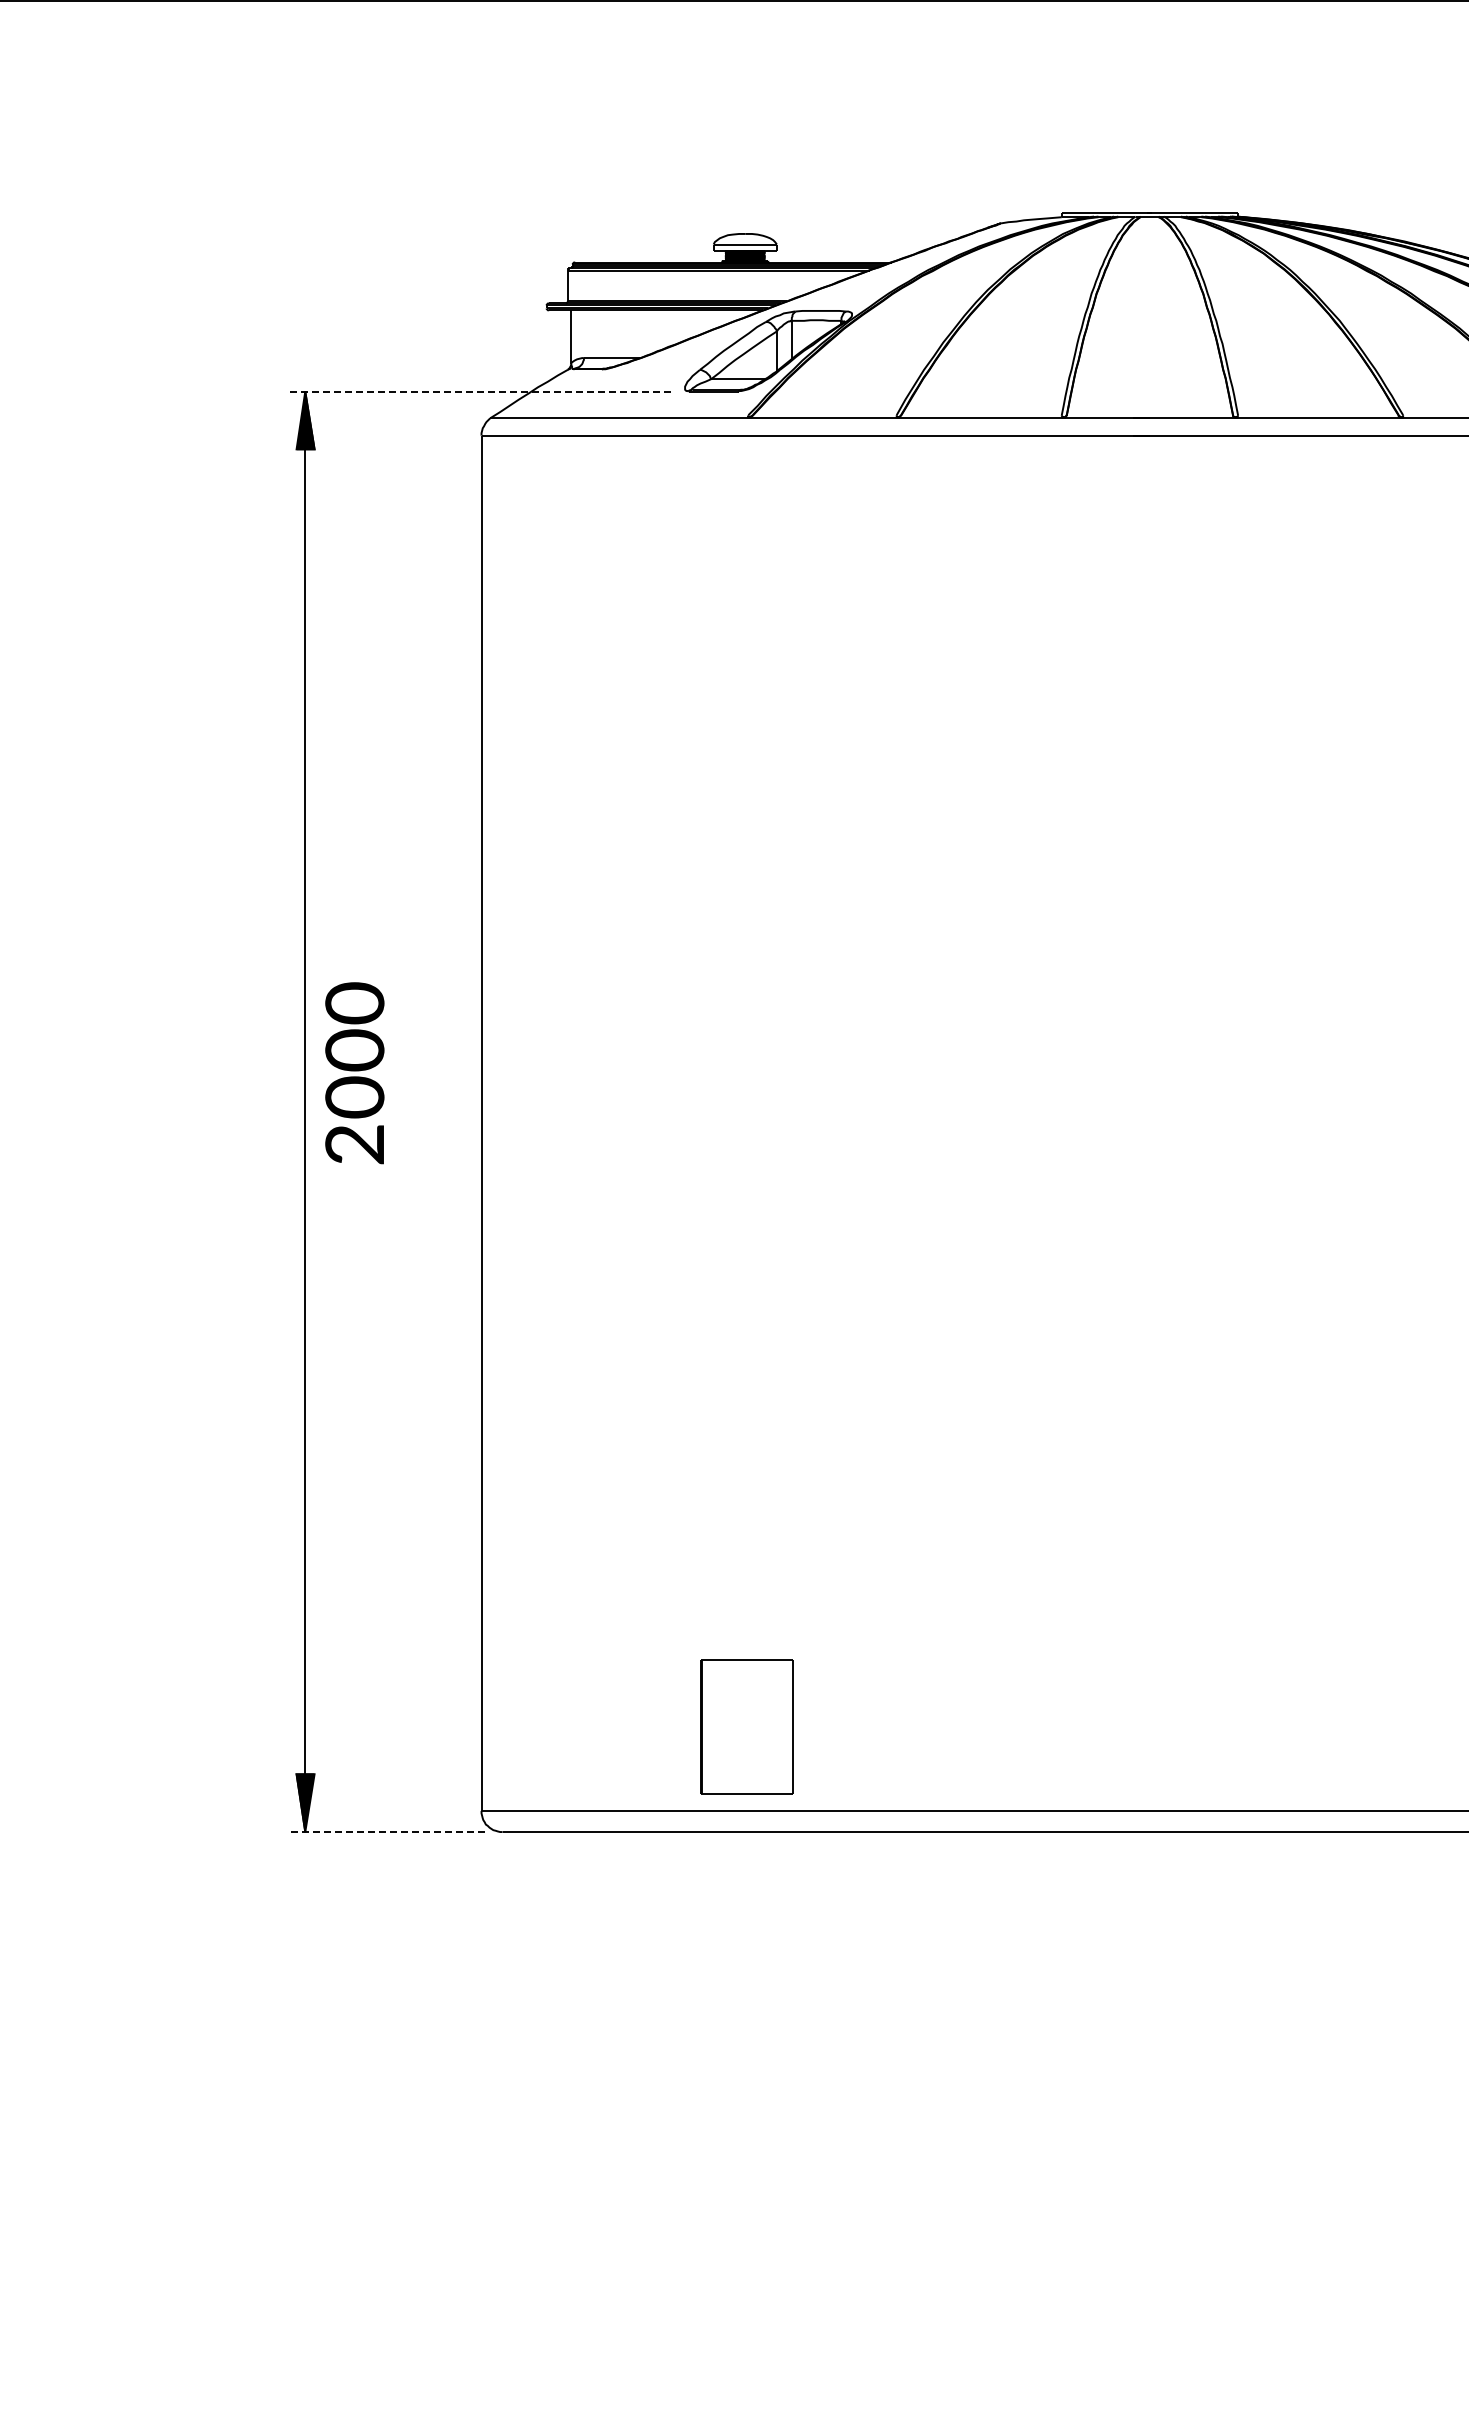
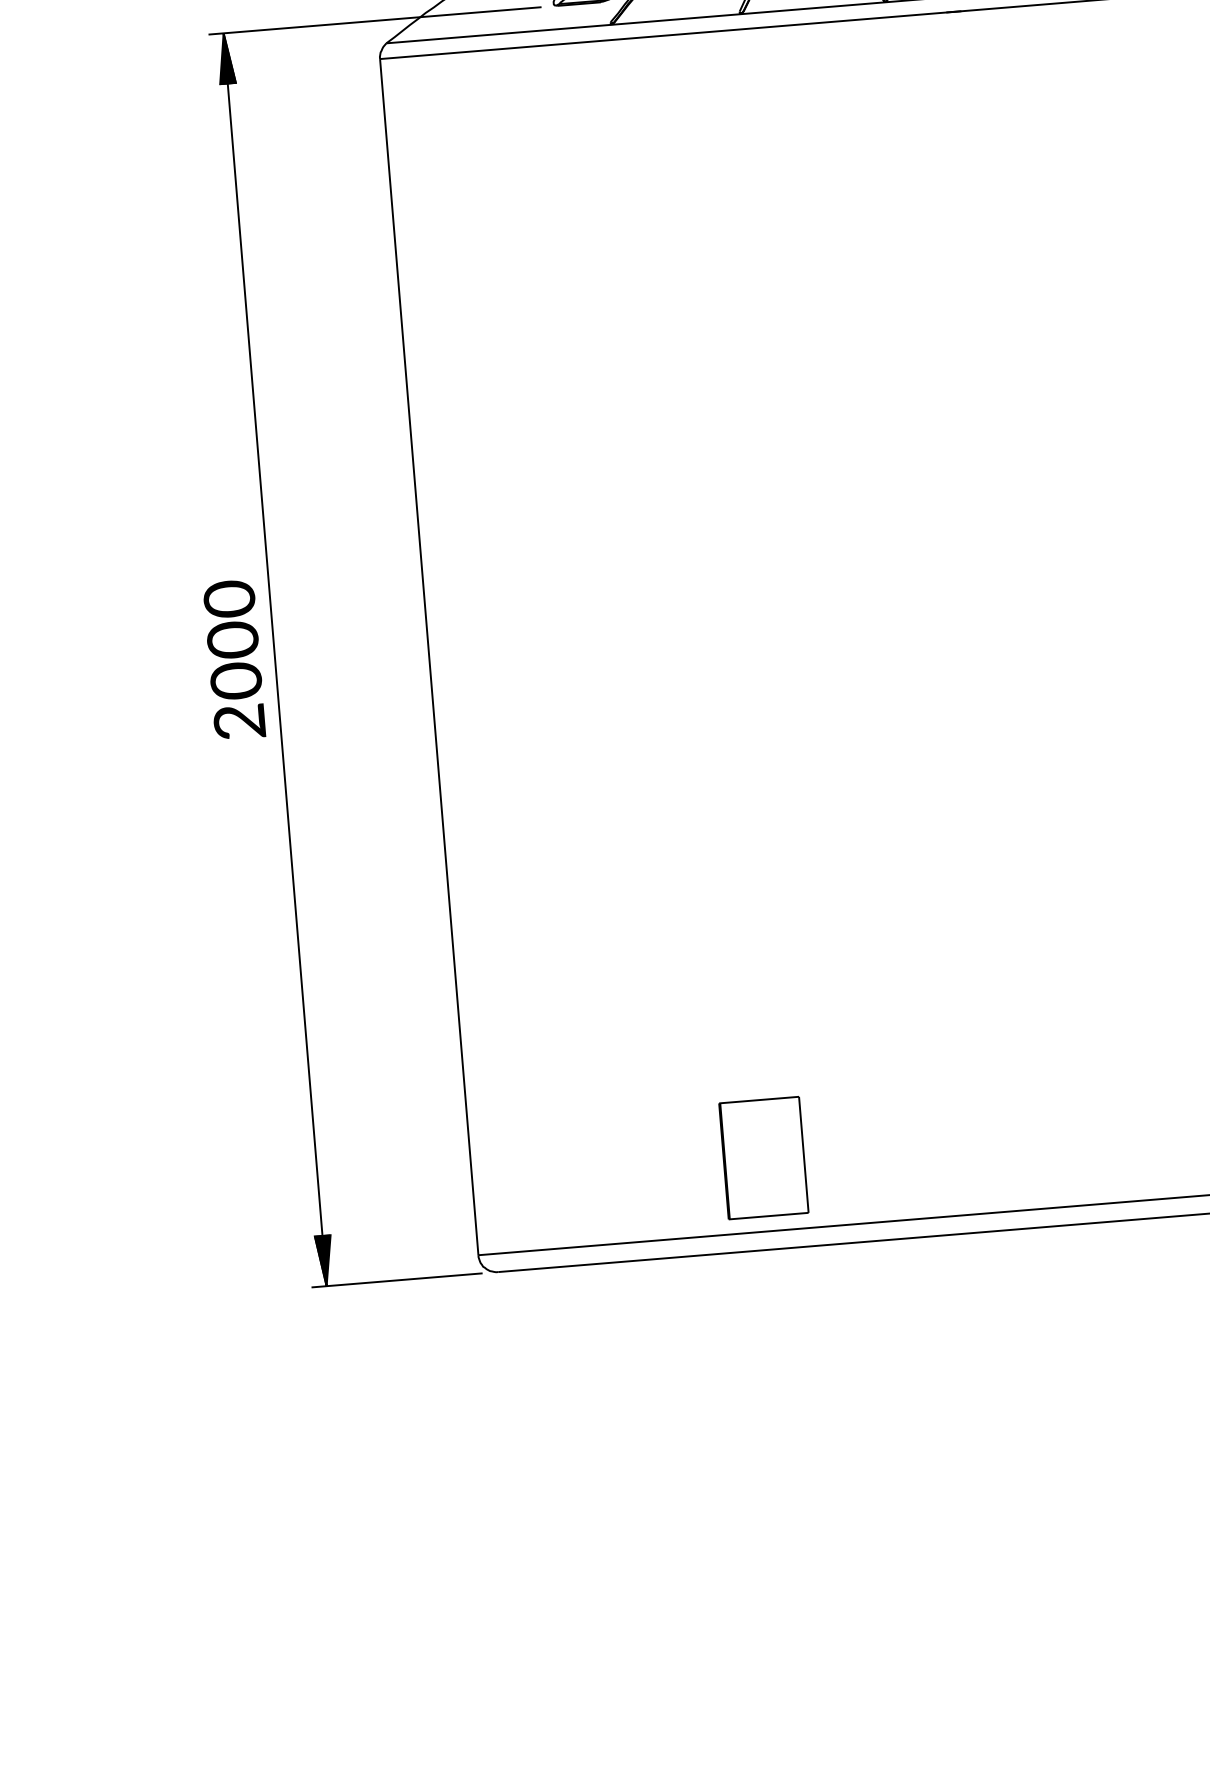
line: (478, 391) -> (374, 20), dashed -> solid
text: (354, 1073) -> (234, 660), moved
part: (746, 1726) -> (763, 1157), moved
line: (385, 1832) -> (396, 1280), dashed -> solid

